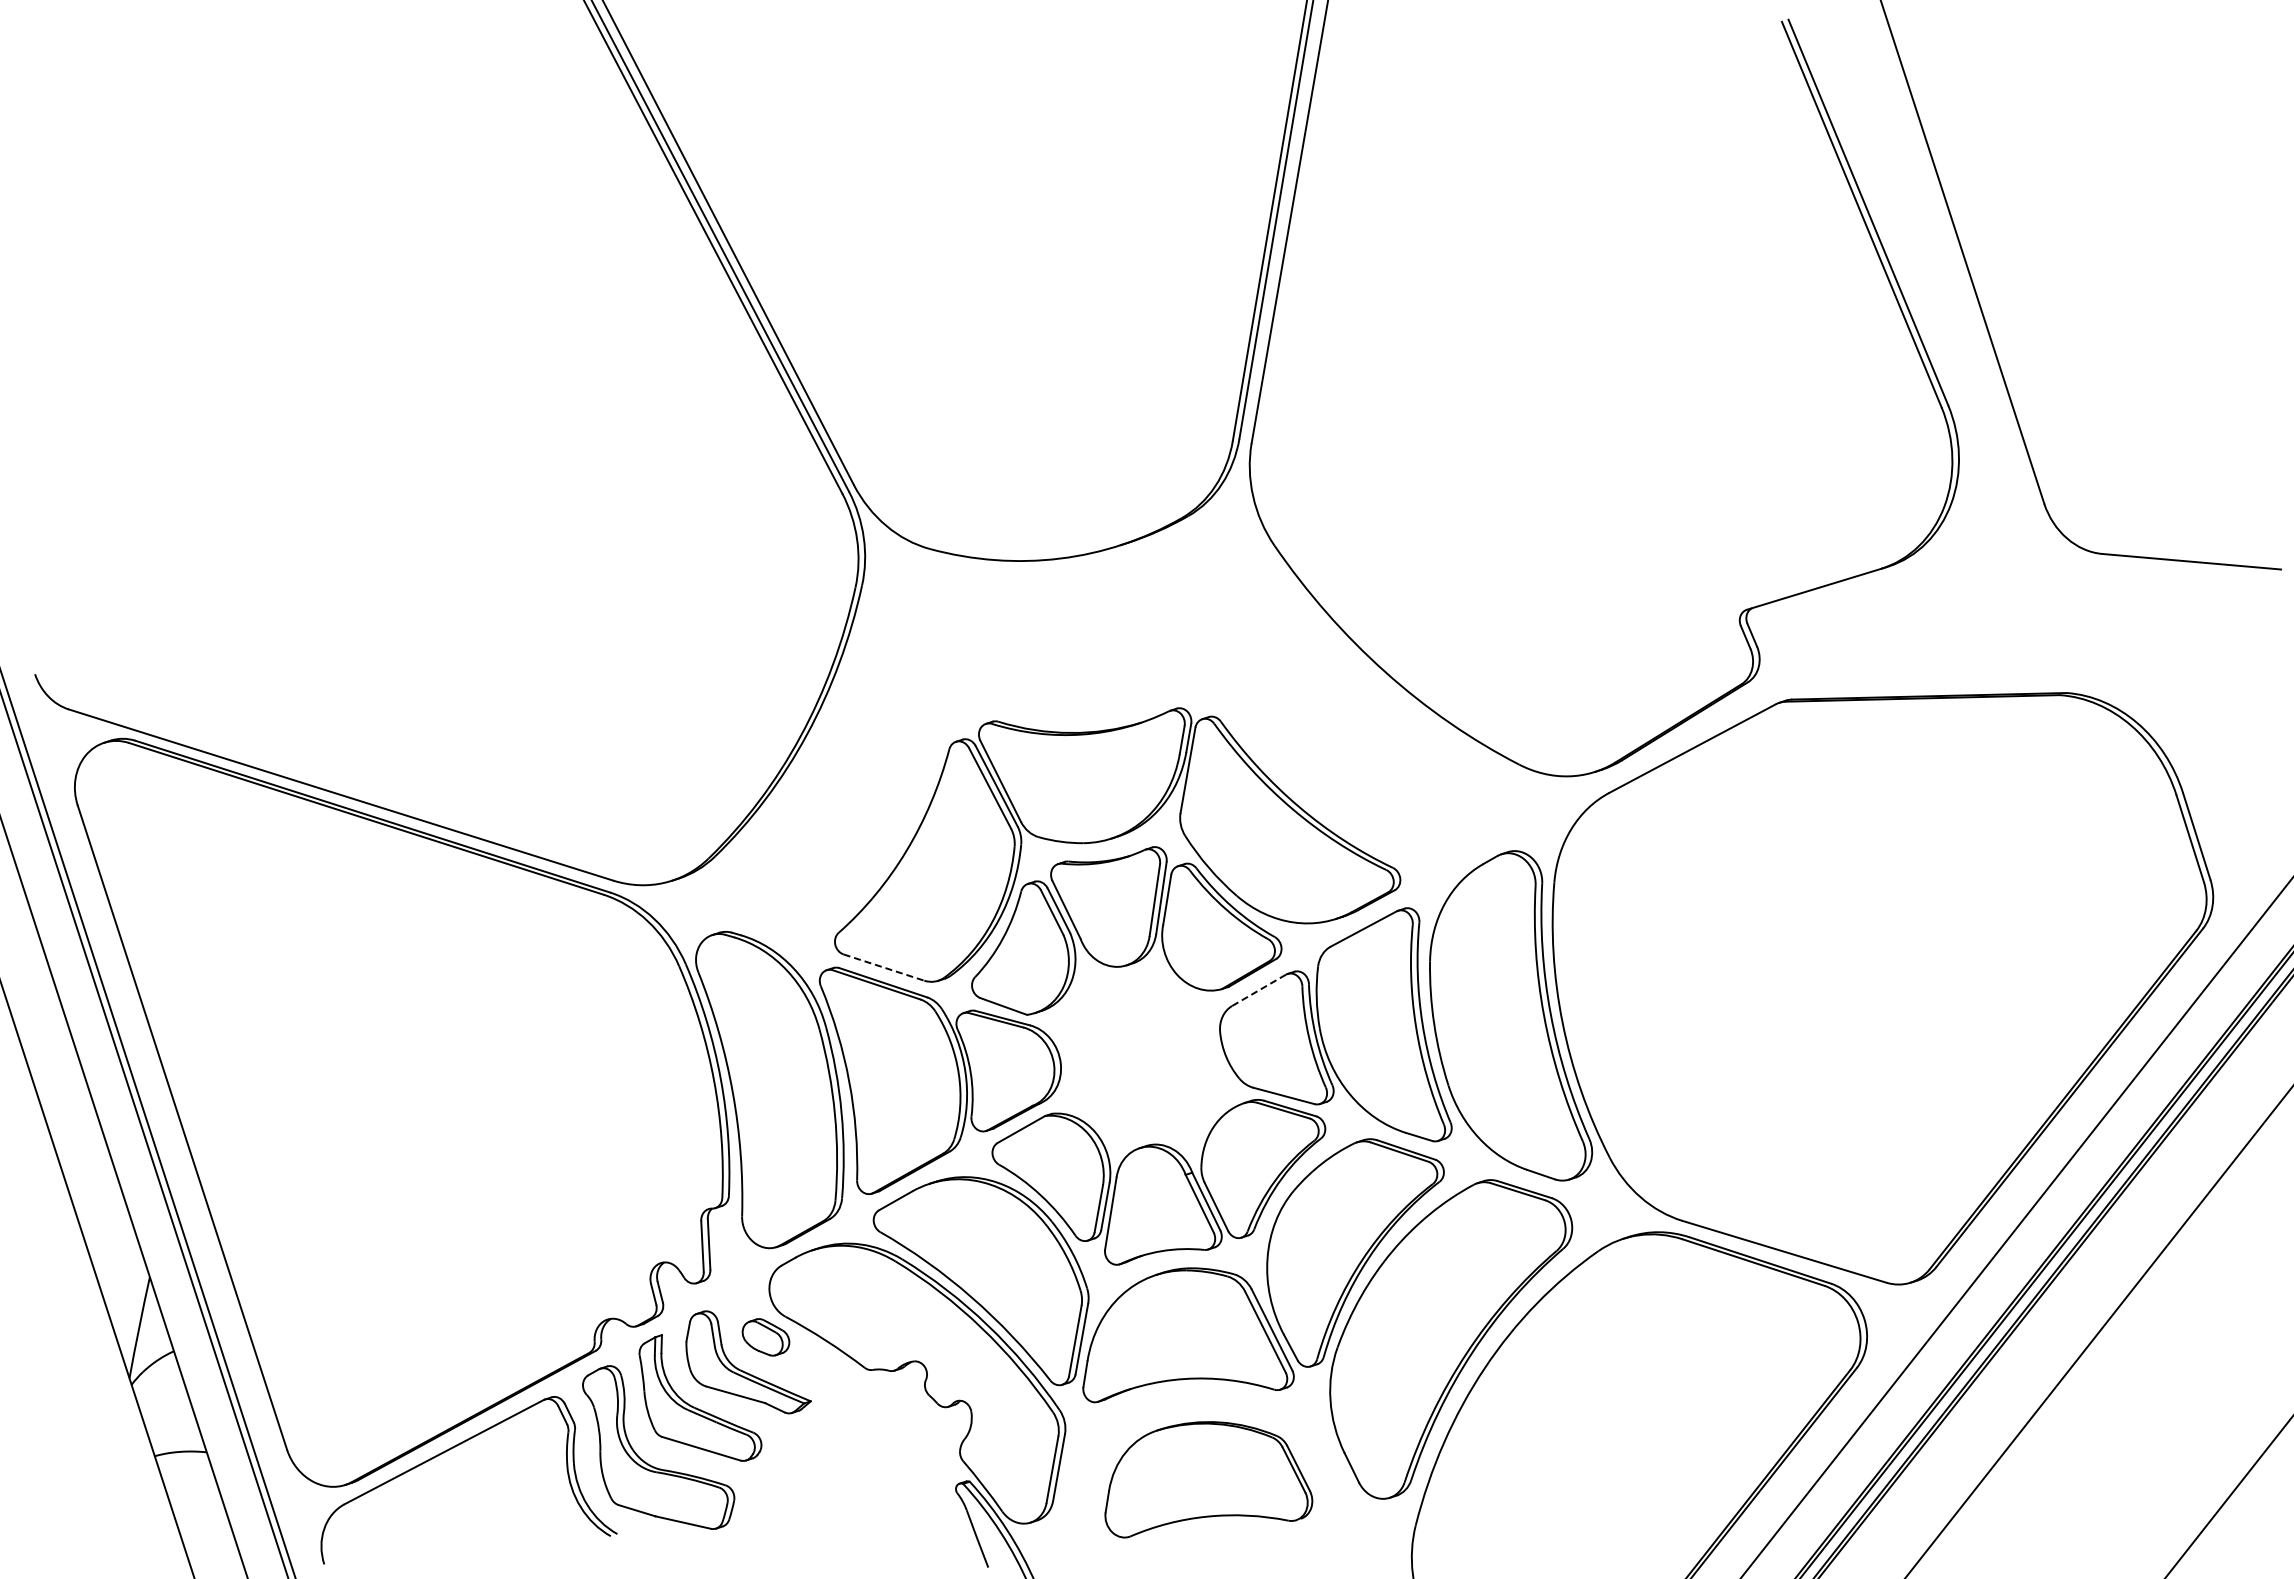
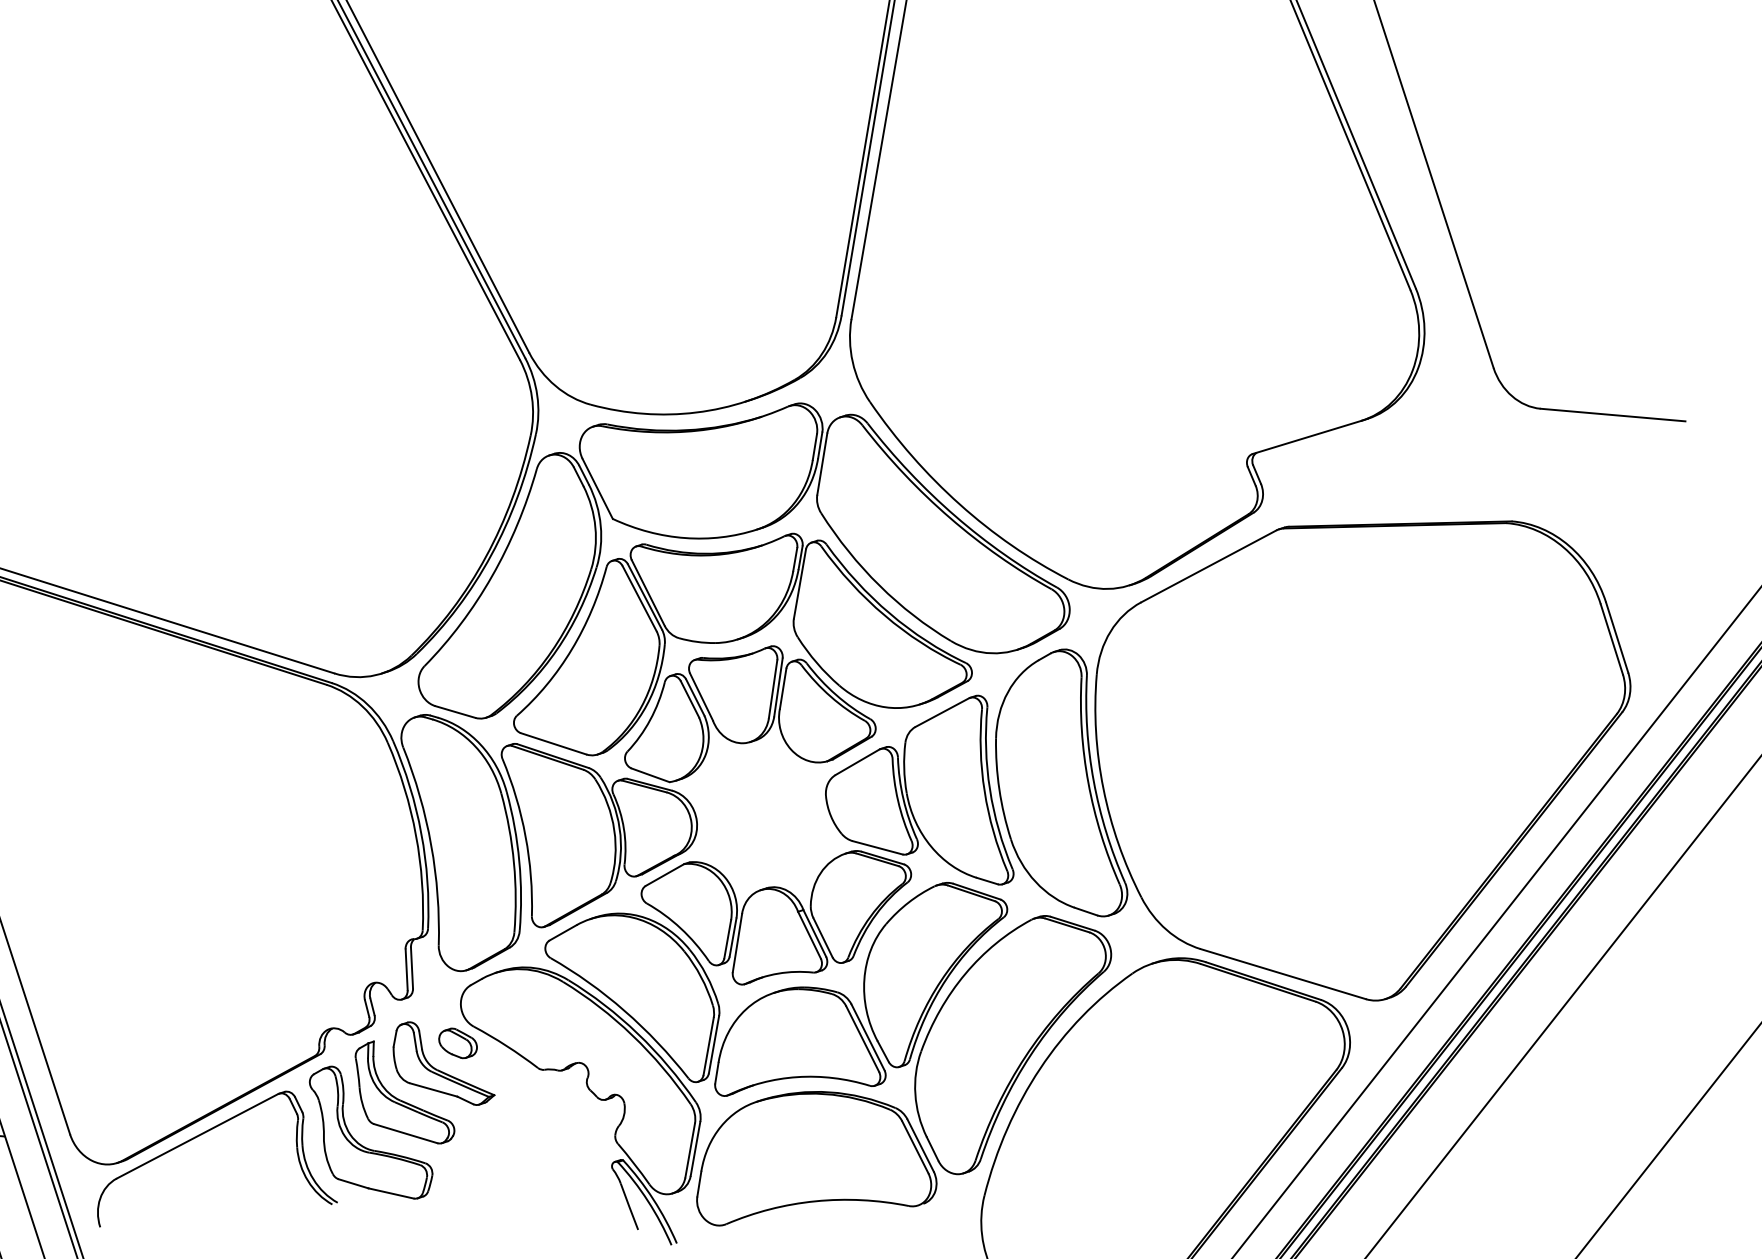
part: (1111, 710) -> (737, 535), added
line: (884, 967) -> (554, 743), dashed -> solid
line: (1258, 990) -> (857, 762), dashed -> solid
part: (1208, 1479) -> (816, 1158), size x1.43

